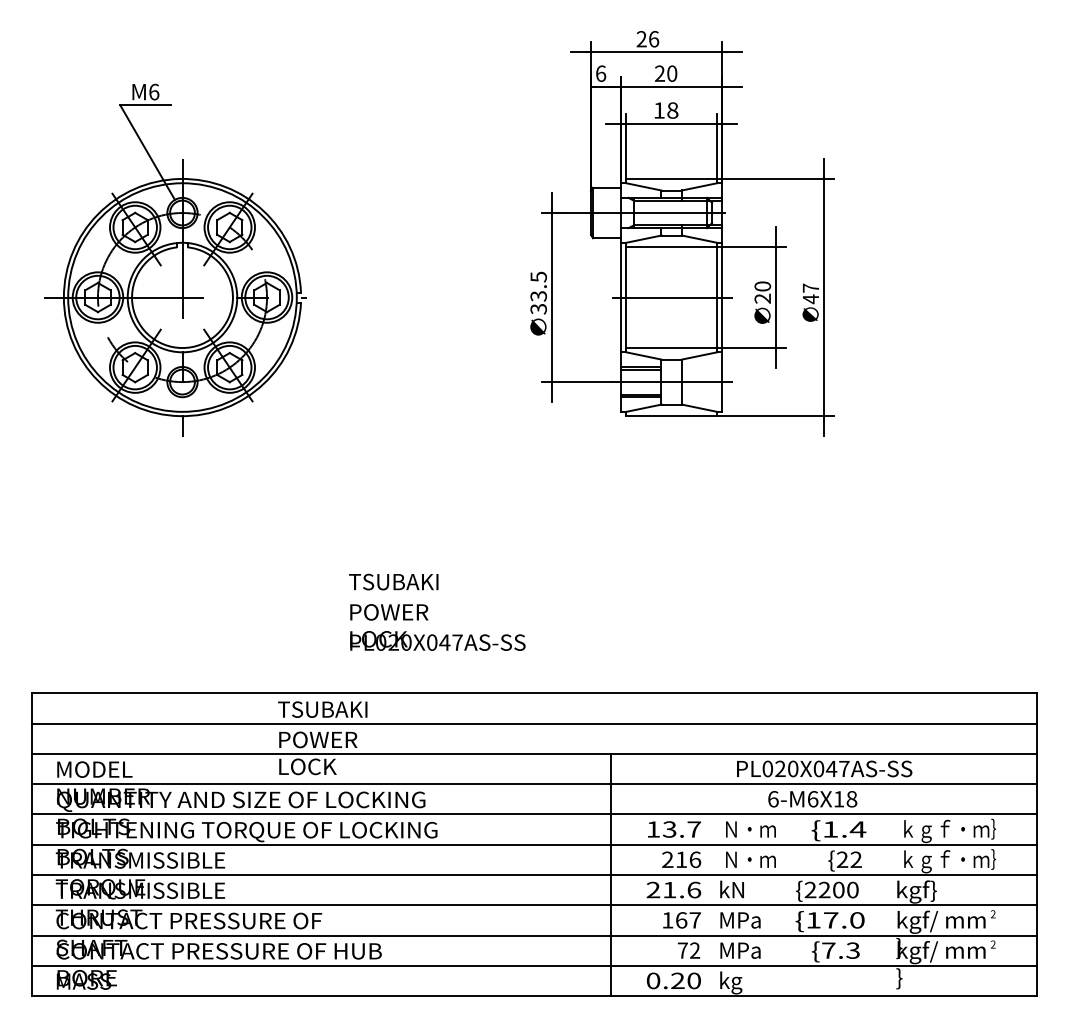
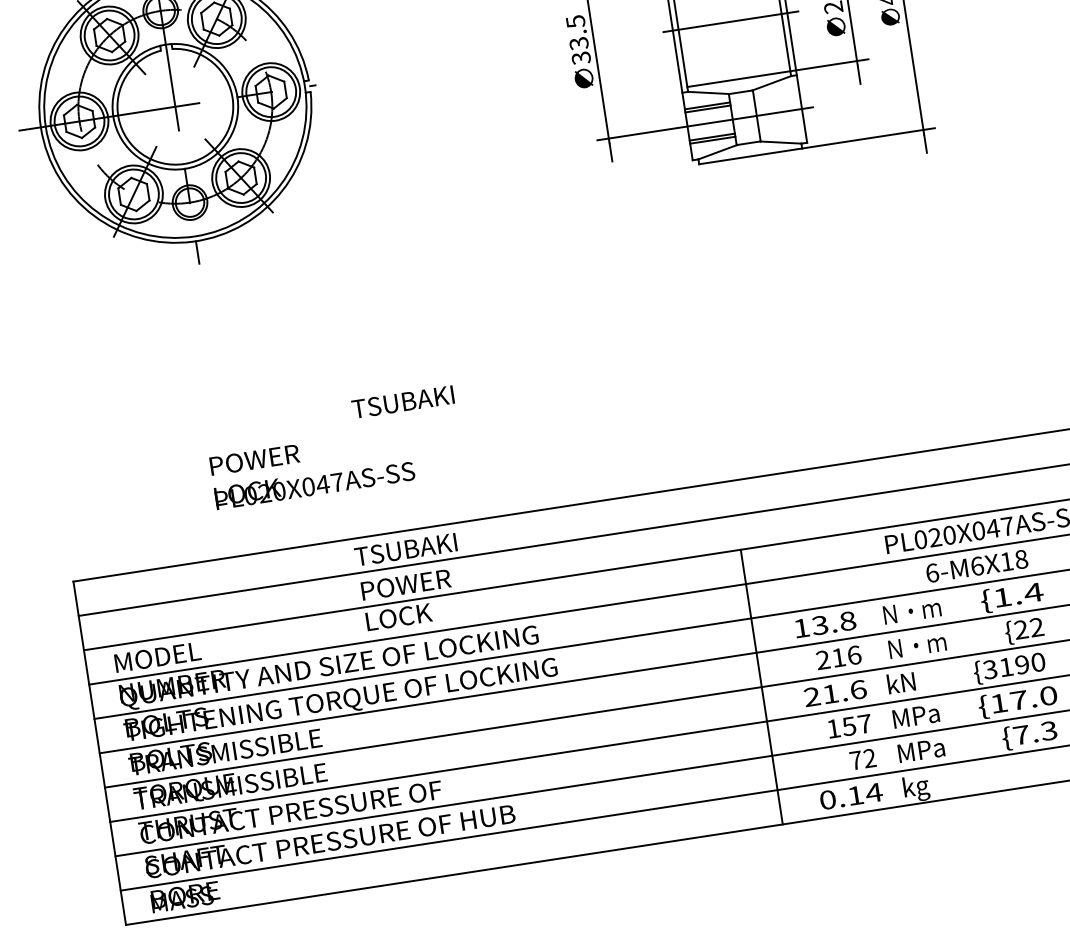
text: (393, 581) -> (402, 401), moved
text: (437, 627) -> (311, 468), moved
text: (694, 829) -> (848, 621), 13.7 -> 13.8
text: (824, 889) -> (1006, 666), 2200 -> 3190
text: (681, 920) -> (849, 726), 167 -> 157
text: (686, 980) -> (865, 793), 0.20 -> 0.14

